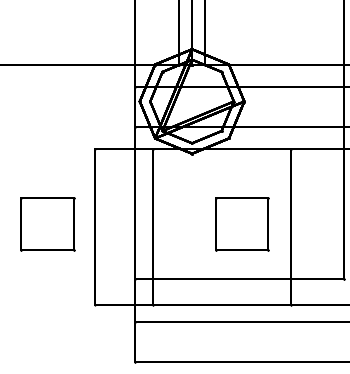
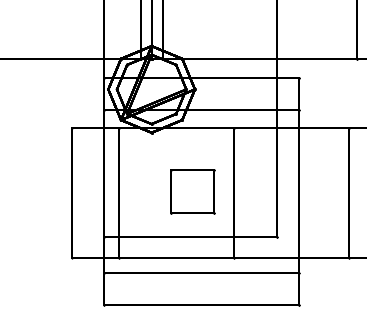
part: (47, 224) -> (31, 191), removed

